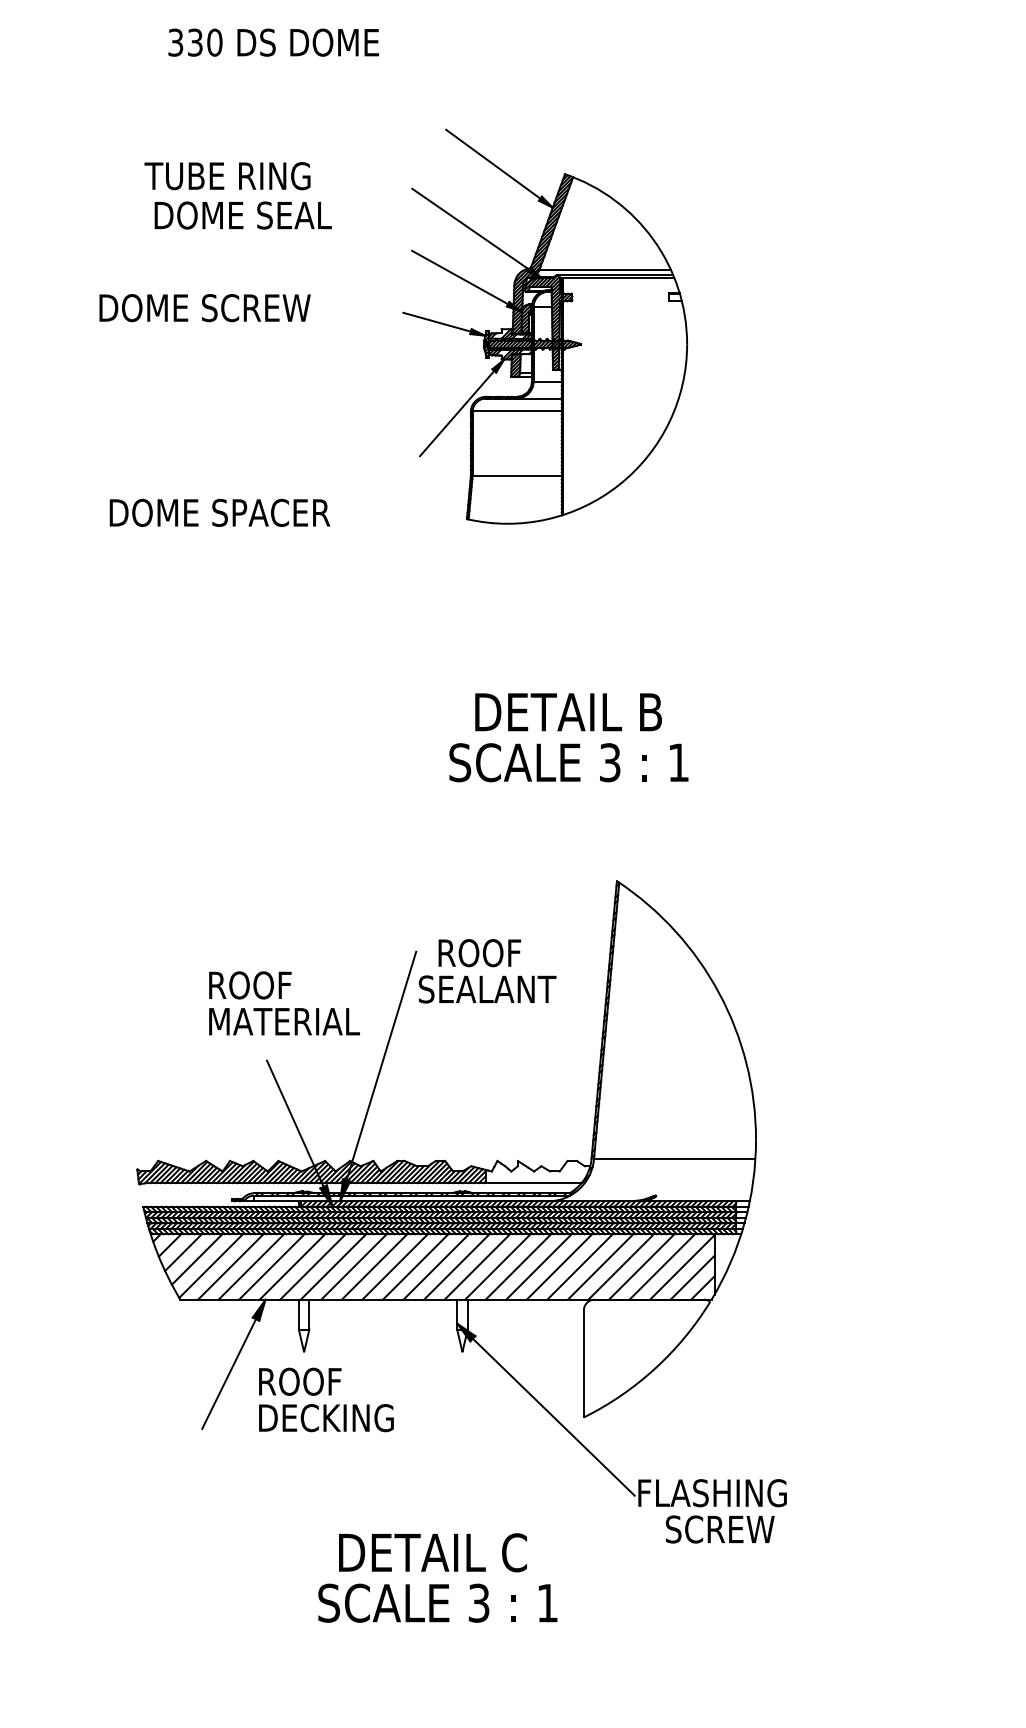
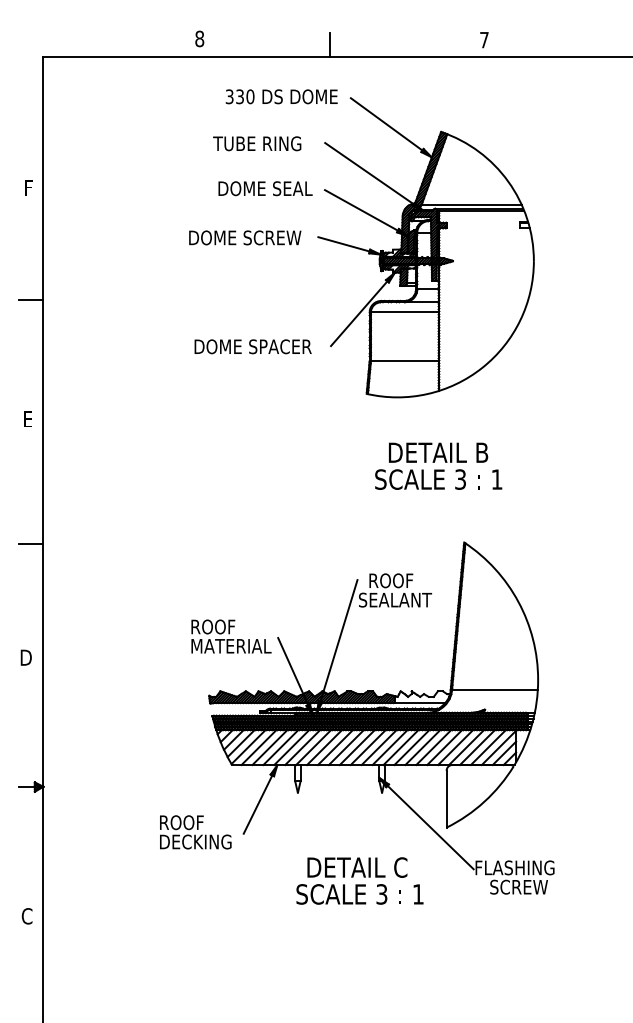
text: (228, 175) -> (257, 143), moved
part: (544, 326) -> (425, 247), size x1.43
text: (284, 1003) -> (231, 636), moved
text: (325, 1400) -> (195, 832), moved
text: (436, 1577) -> (359, 880), moved

